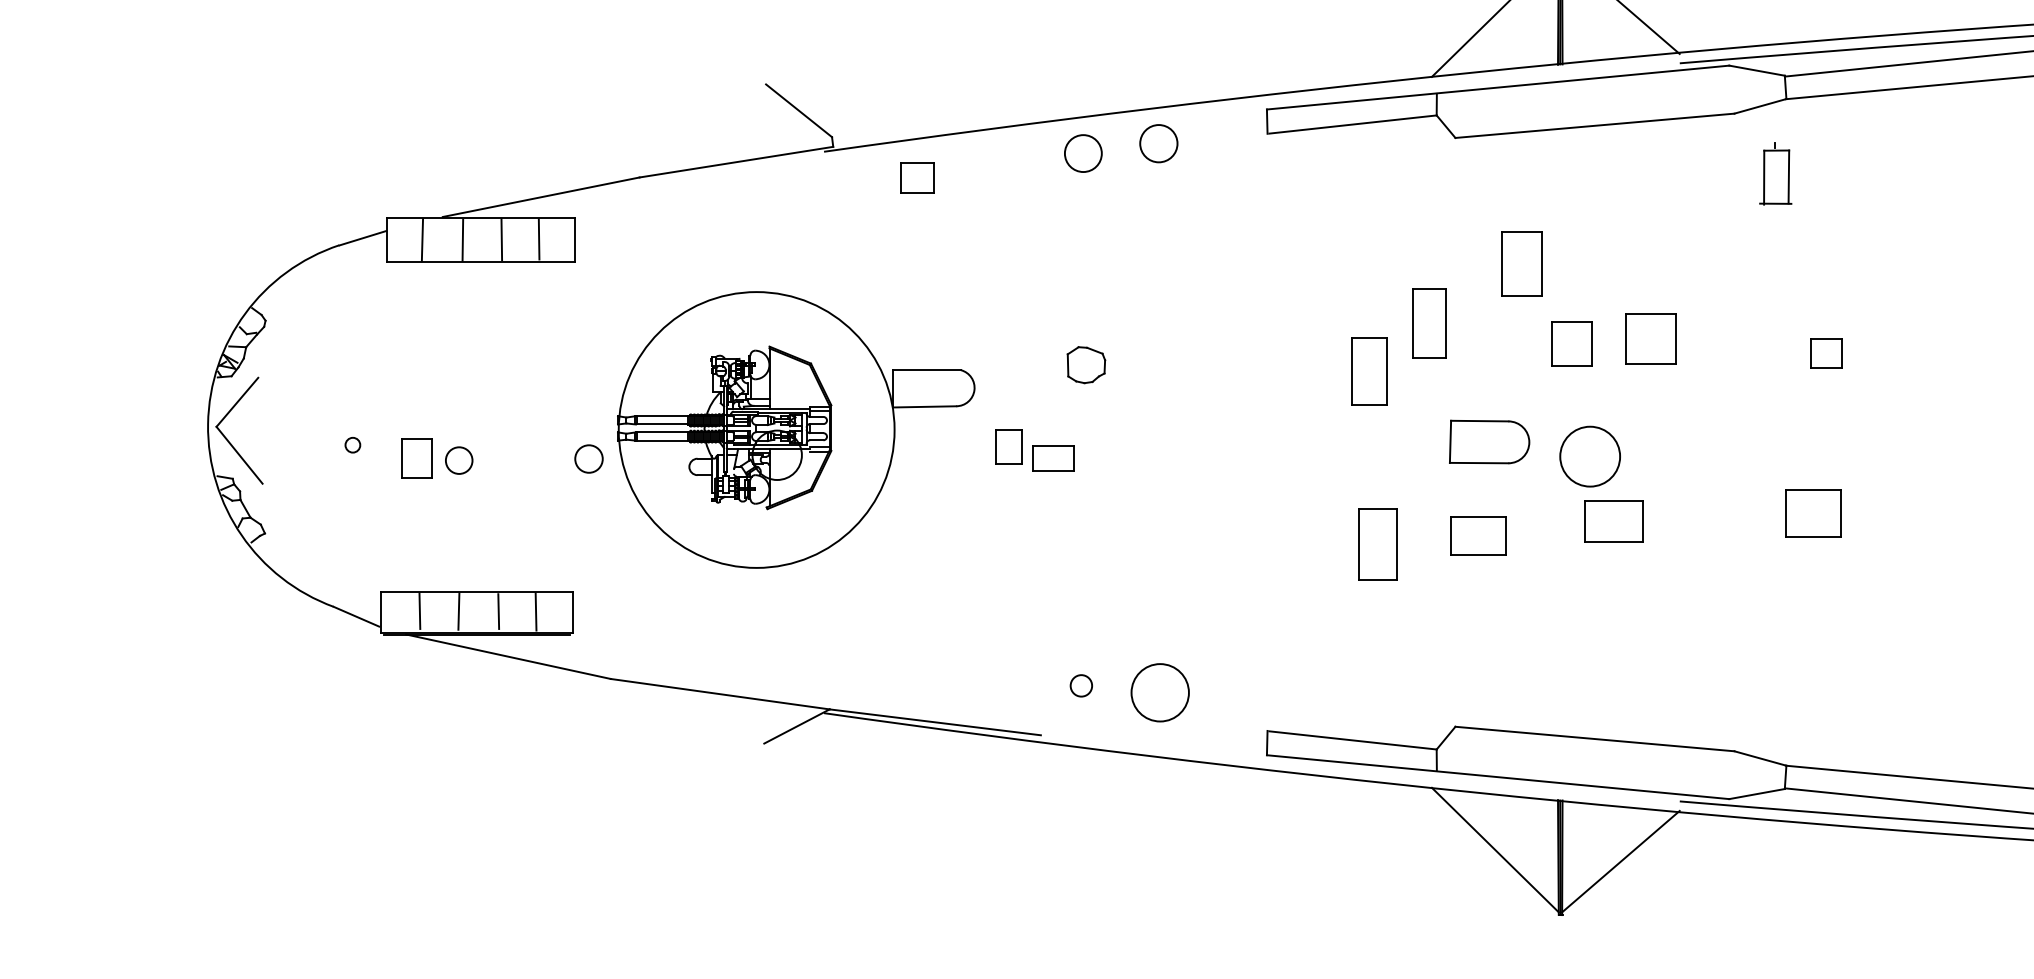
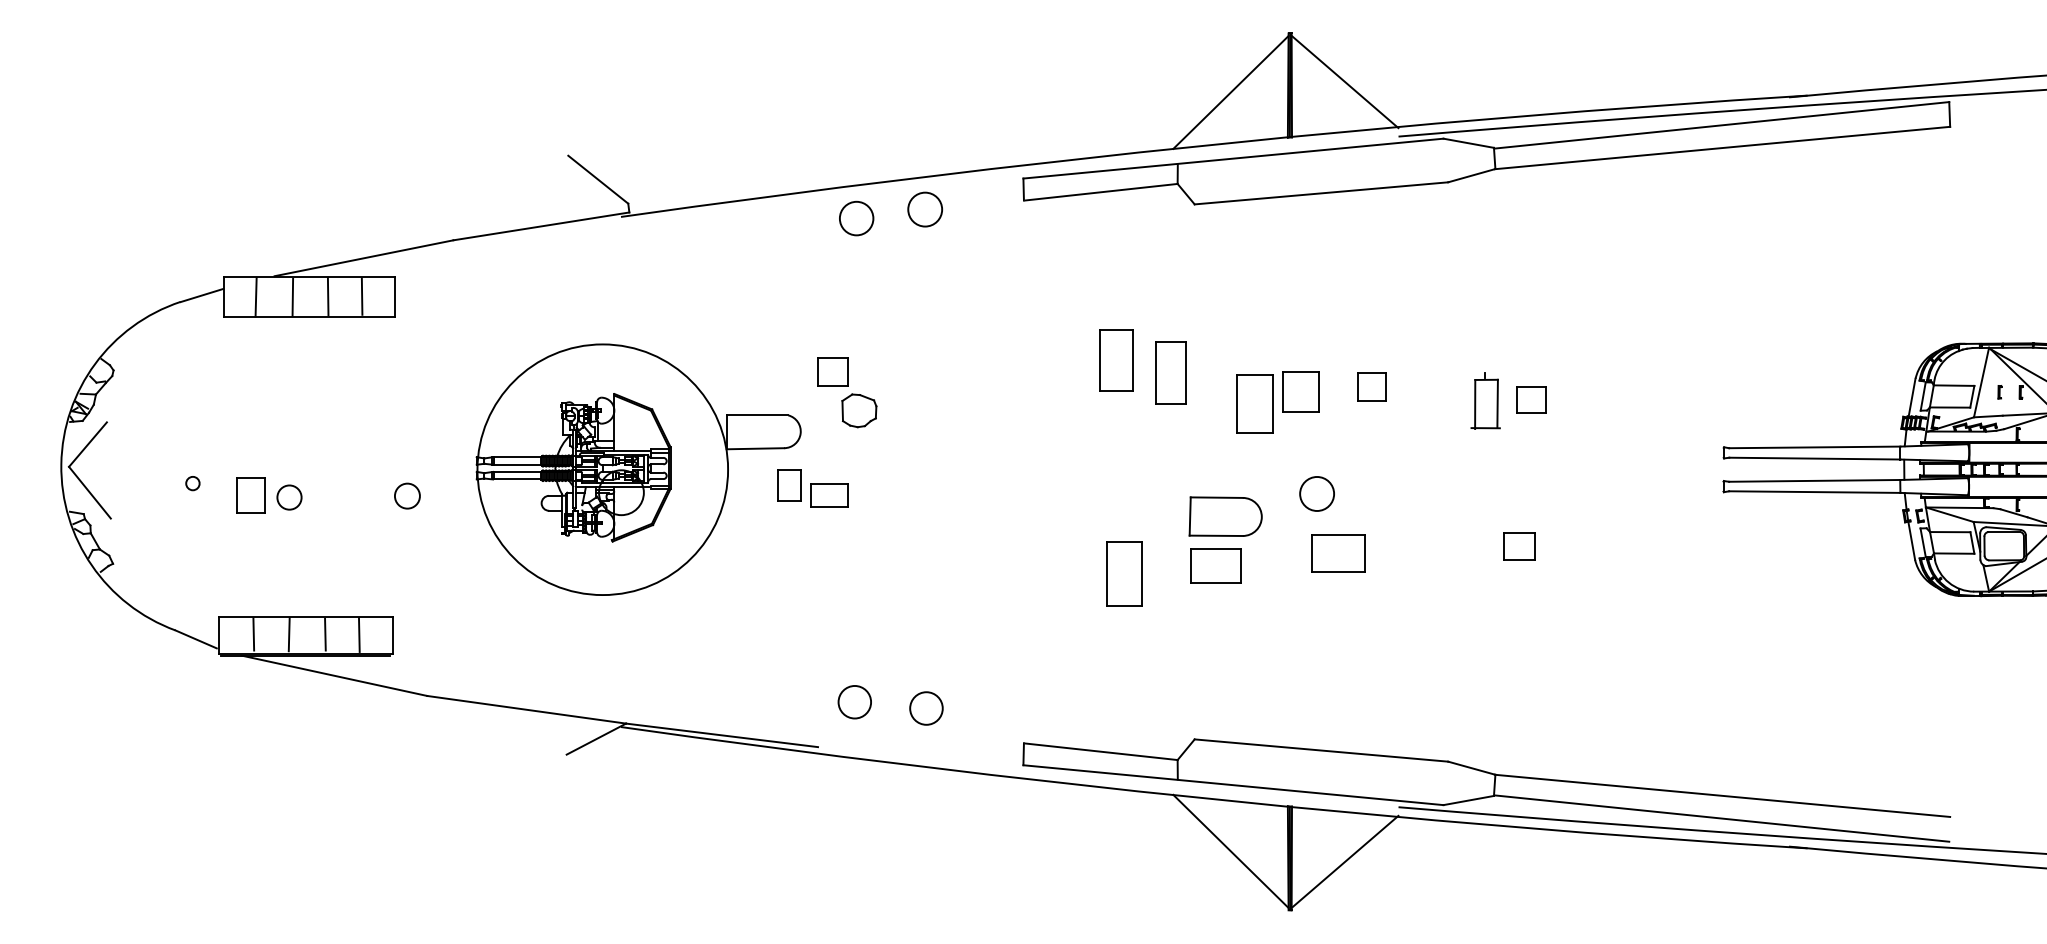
part: (1775, 173) -> (1485, 400), moved
part: (917, 177) -> (832, 371), moved
part: (1521, 263) -> (1254, 403), moved
part: (1650, 338) -> (1371, 386), size x0.62
part: (1369, 371) -> (1116, 360), moved
part: (795, 429) -> (638, 469), moved
part: (1489, 441) -> (1225, 516), moved
circle: (1590, 456) -> (1317, 493), size x0.62
part: (1812, 514) -> (1519, 546), size x0.62
circle: (1081, 685) -> (854, 701), size x1.67
circle: (1160, 692) -> (926, 708), size x0.62

